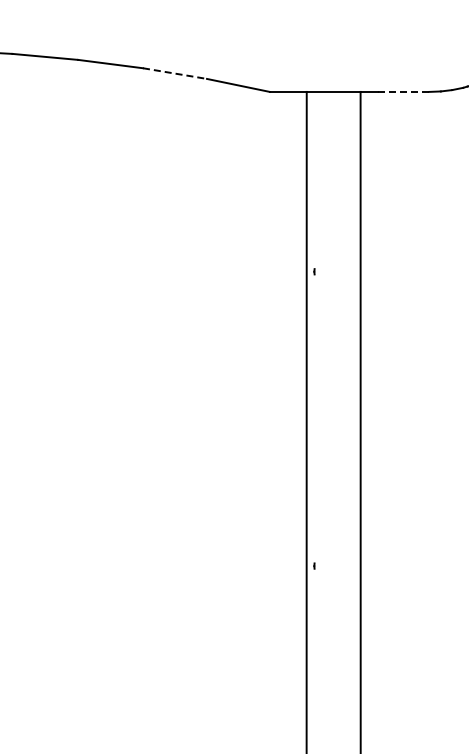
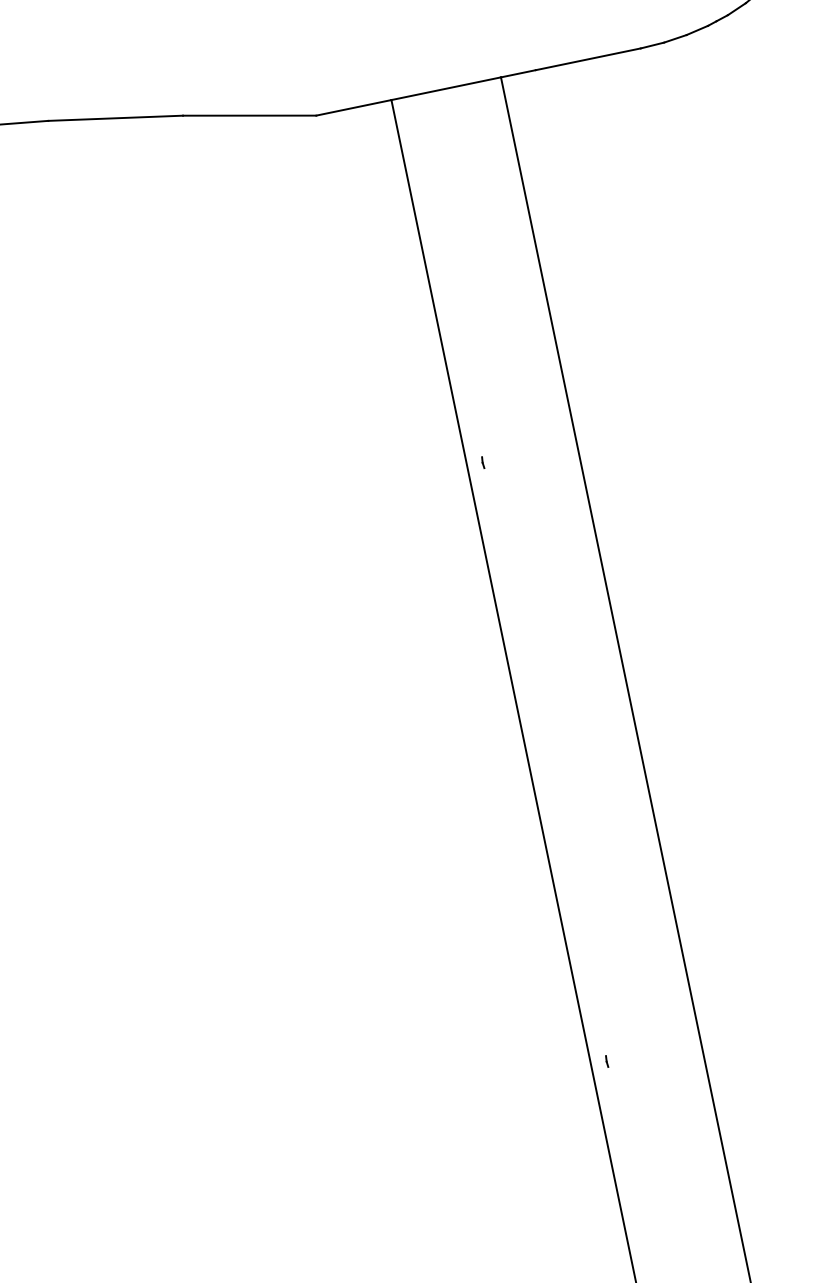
line: (175, 73) -> (116, 117), dashed -> solid
line: (403, 91) -> (588, 58), dashed -> solid

